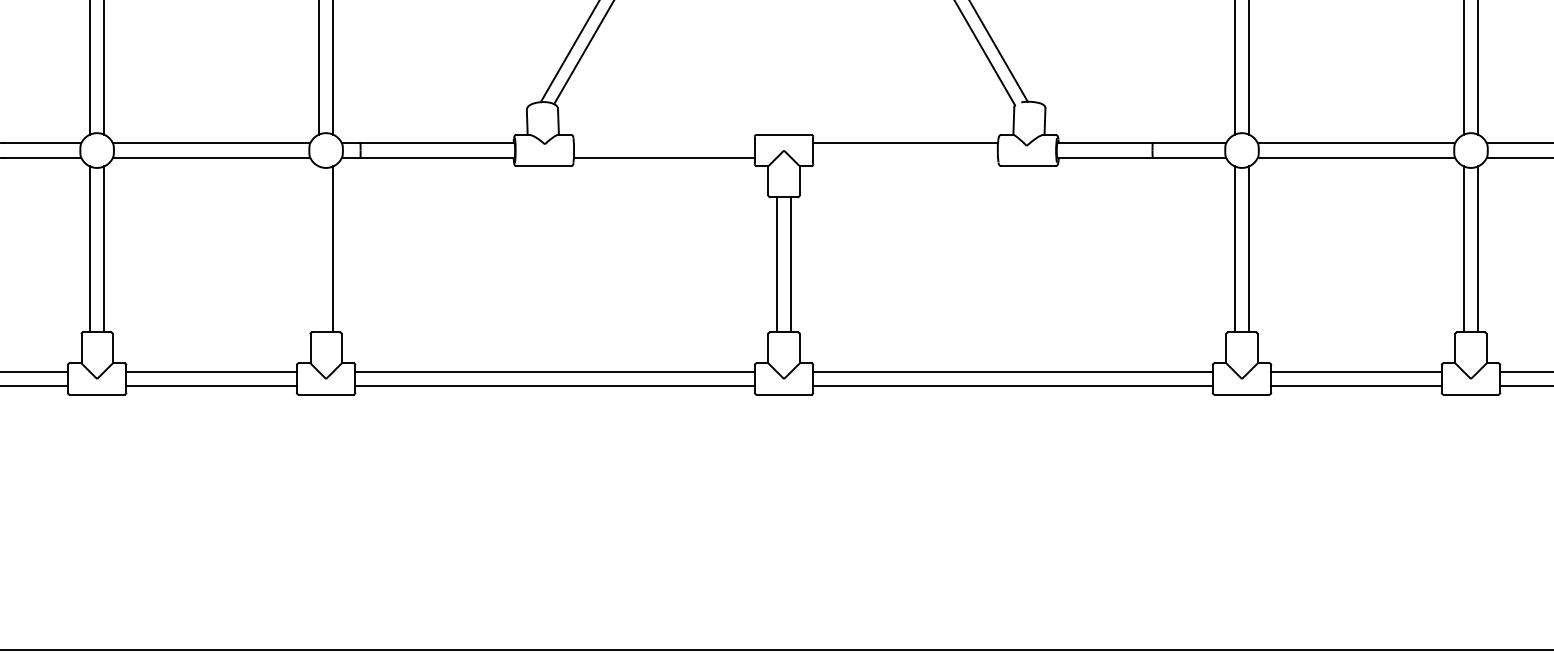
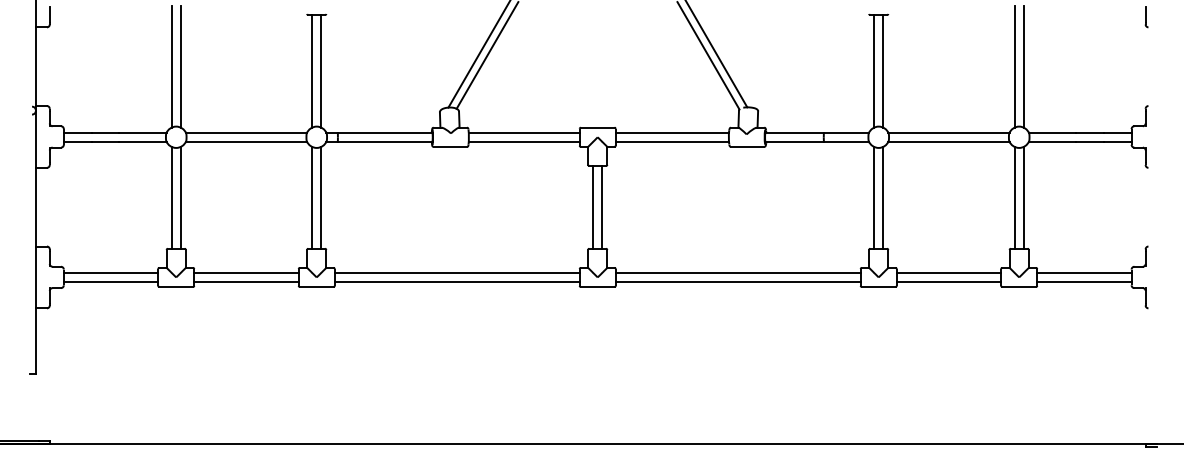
line: (663, 142) -> (523, 132), added
line: (905, 157) -> (672, 141), added
line: (319, 248) -> (312, 197), added

